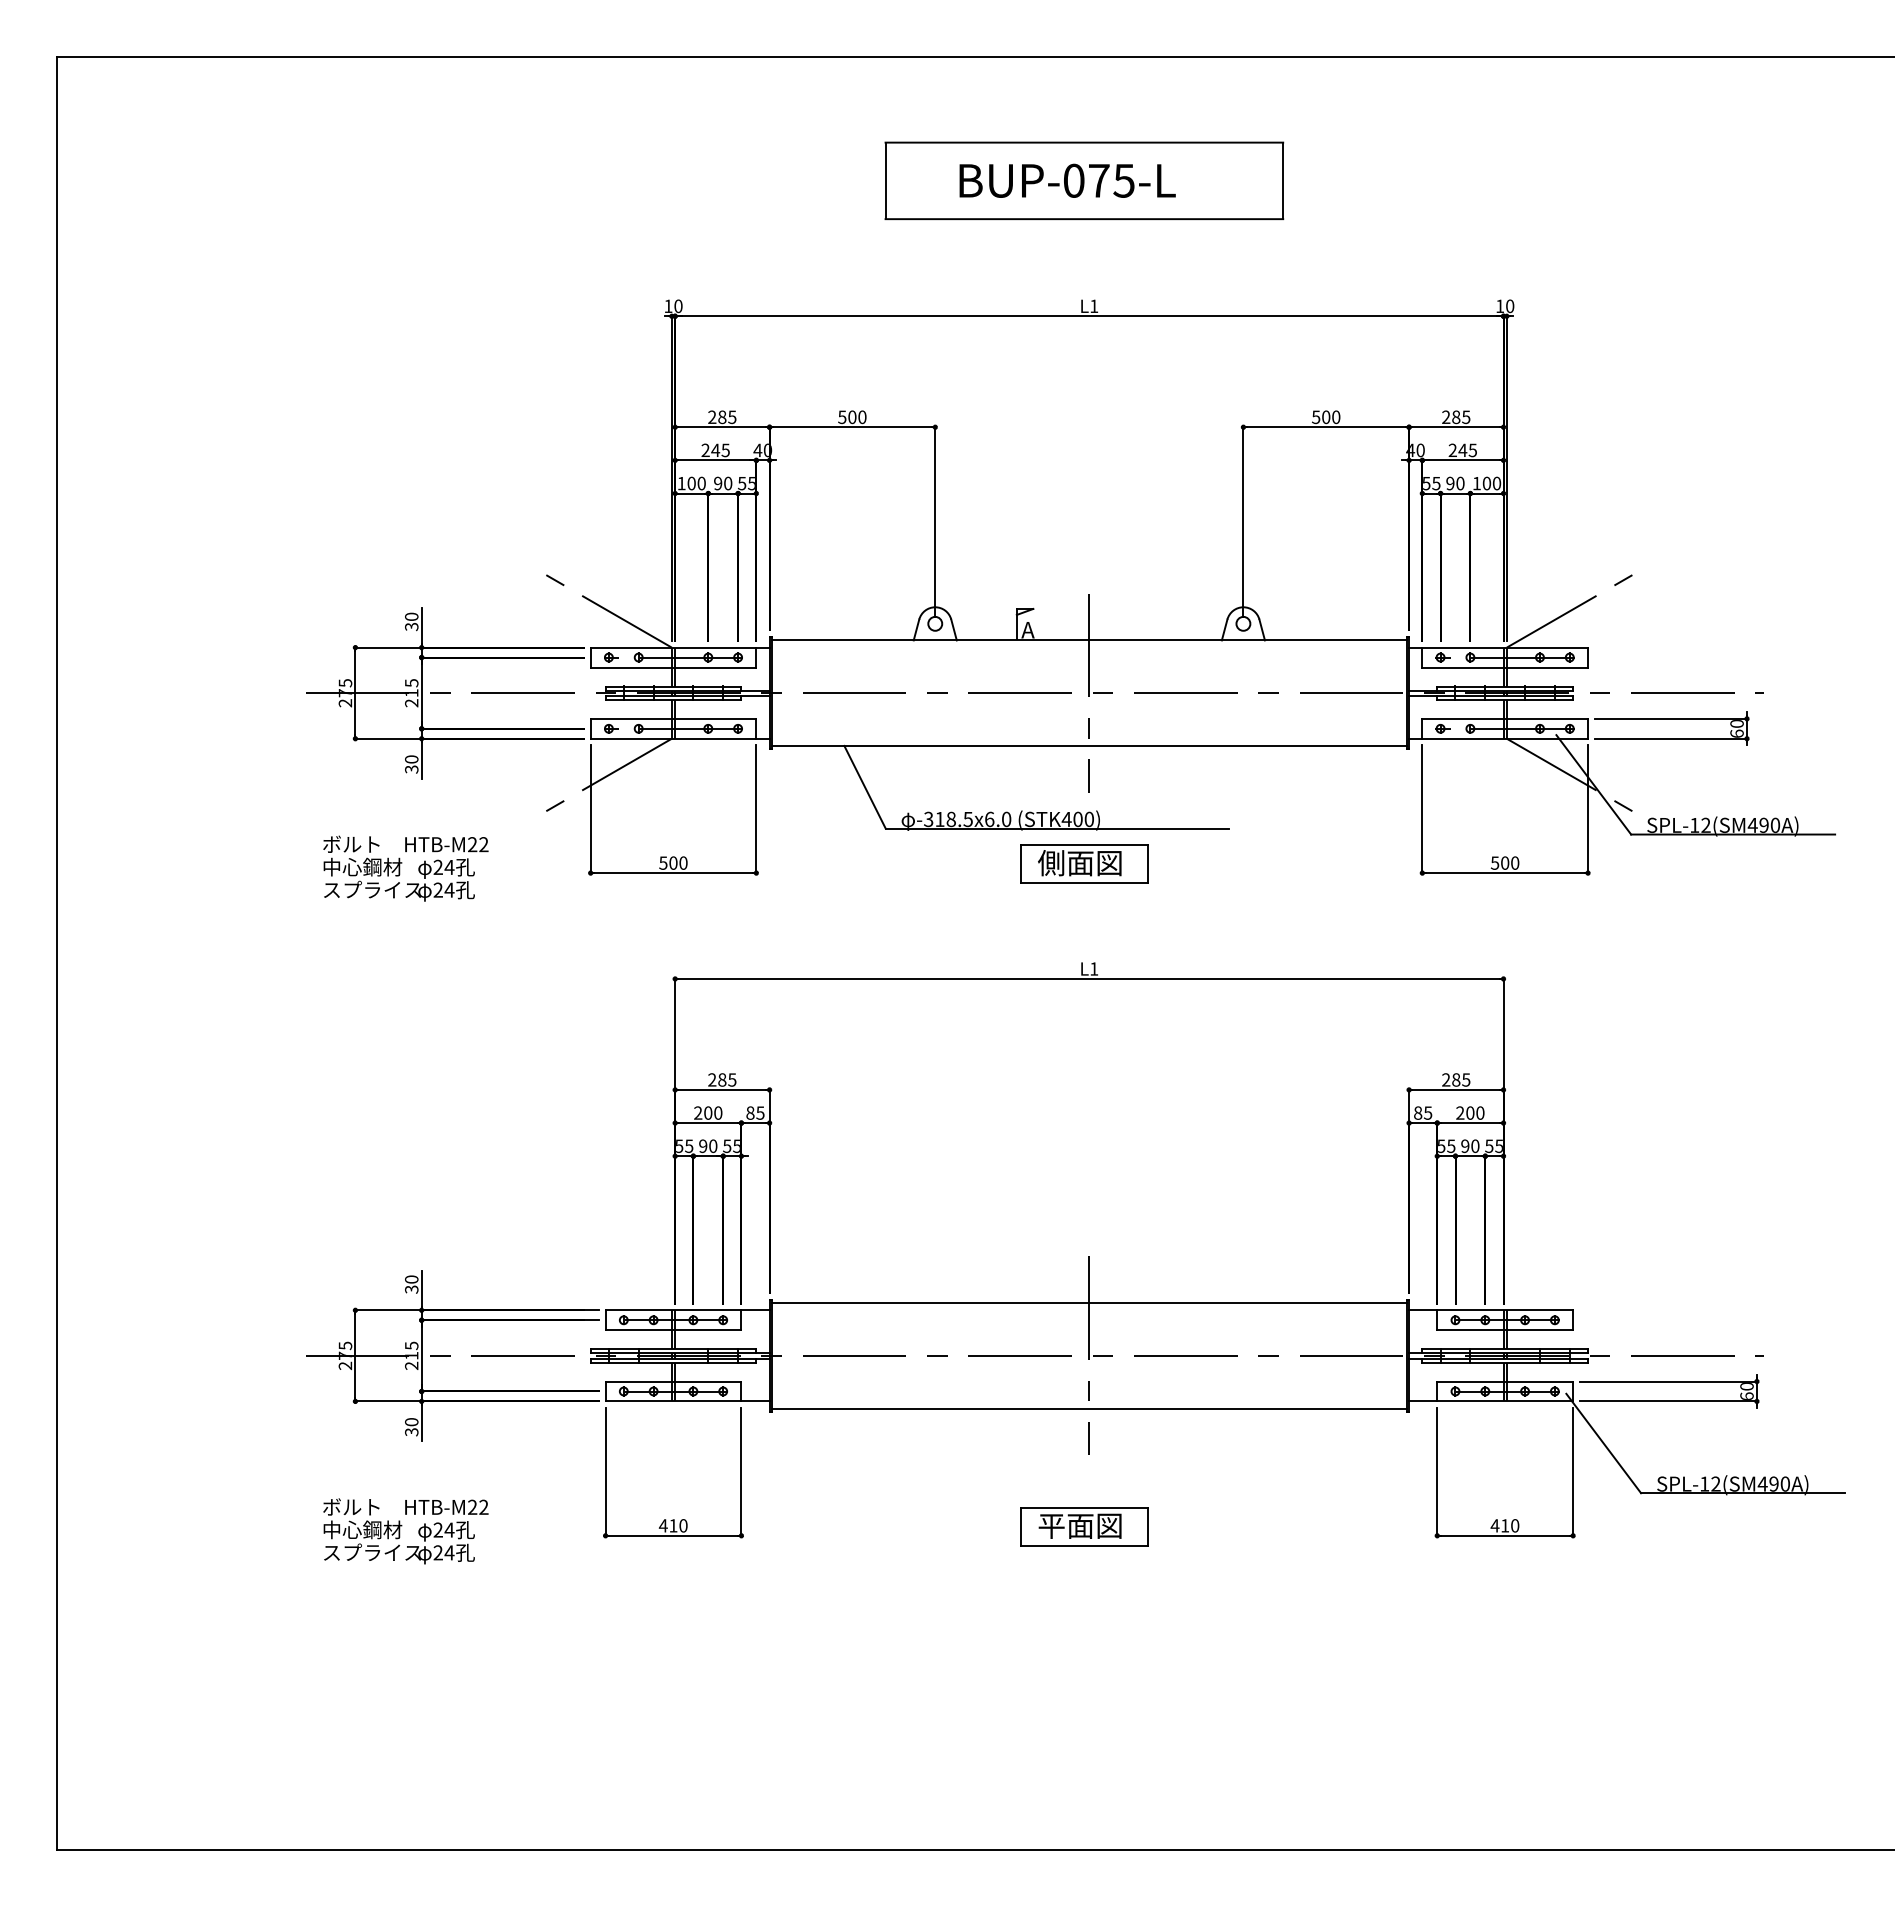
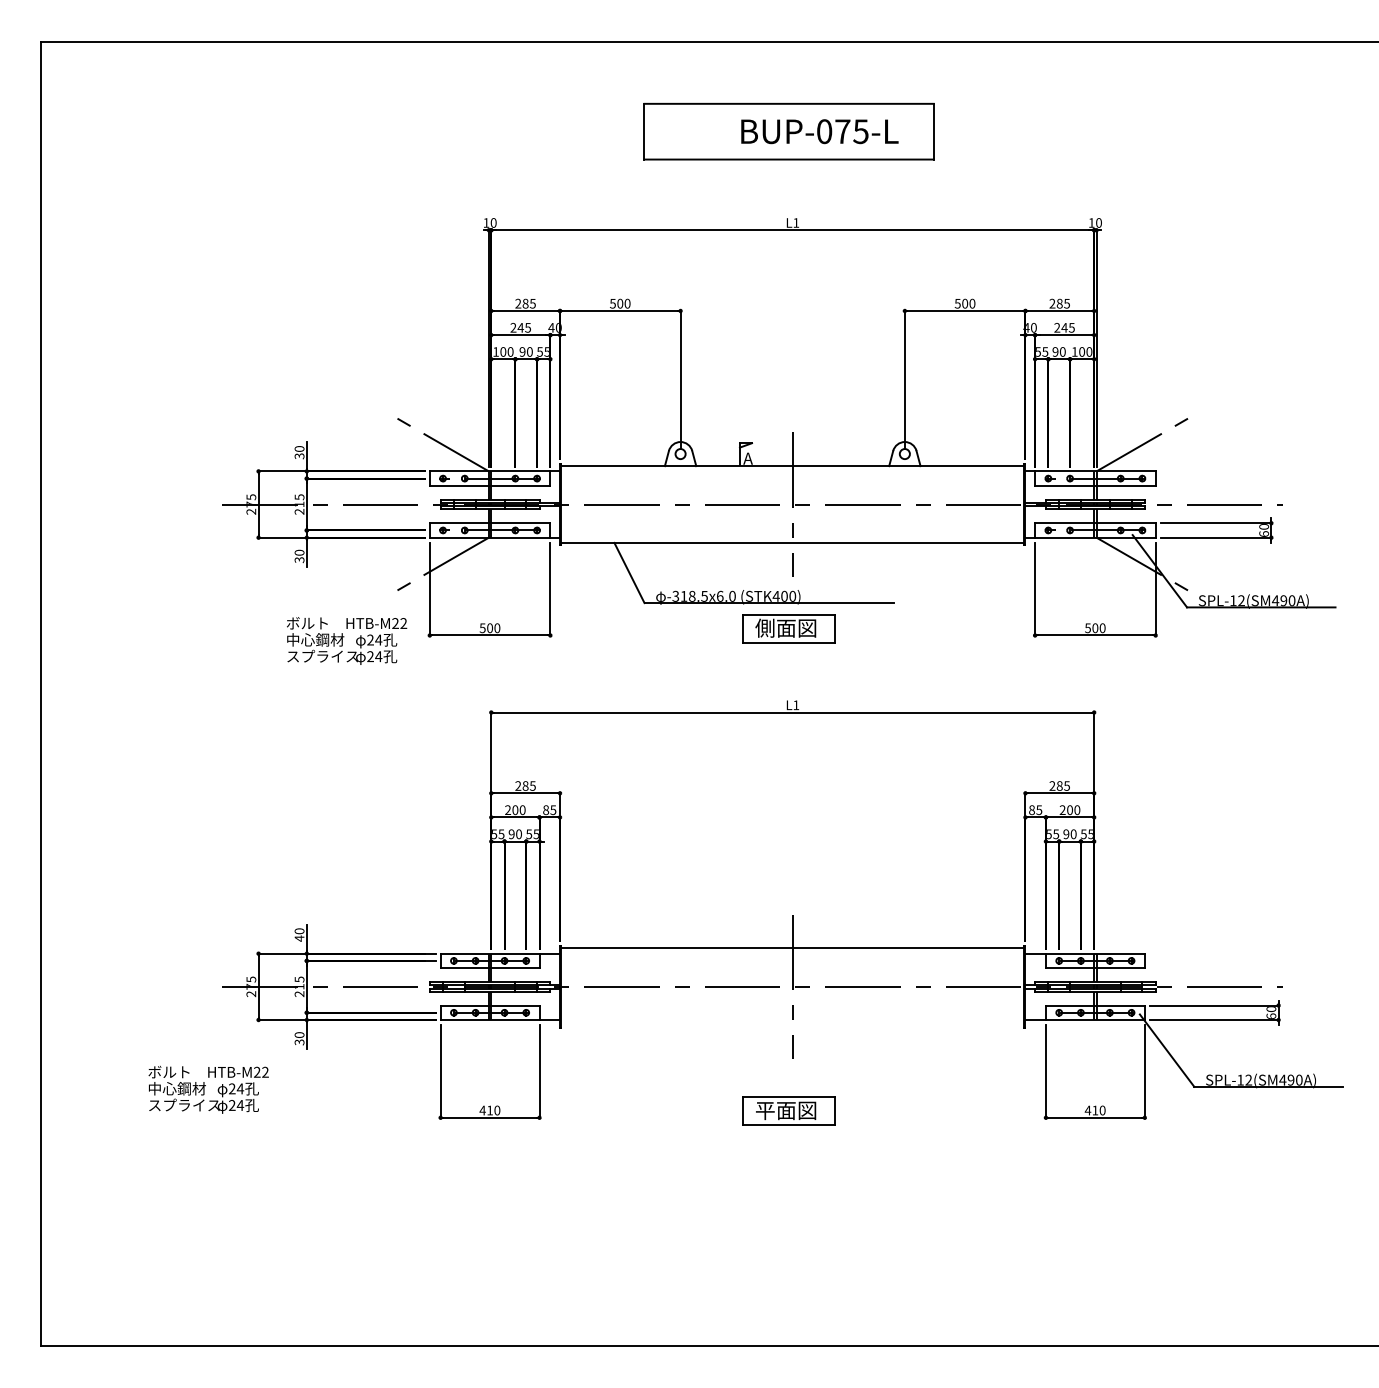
text: (1067, 180) -> (819, 131), moved
text: (405, 868) -> (346, 640), moved
text: (411, 1289) -> (299, 938), 30 -> 40
line: (1089, 1408) -> (792, 1025), removed
text: (405, 1531) -> (208, 1089), moved

